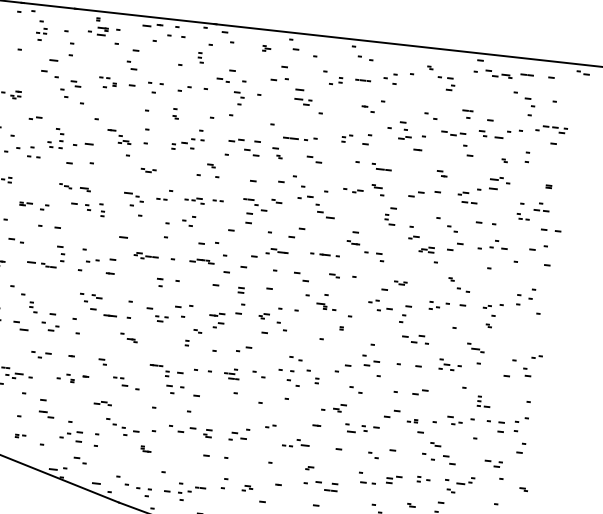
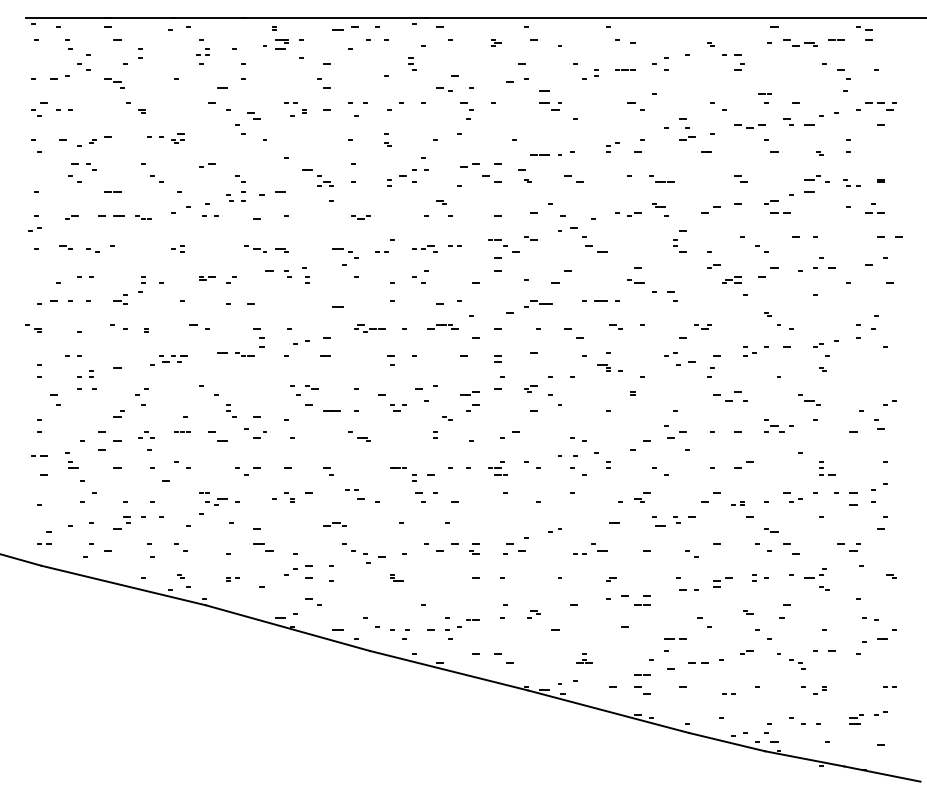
part: (583, 72) -> (864, 28), moved
part: (65, 185) -> (255, 248), size x1.43
part: (522, 216) -> (851, 182), moved
part: (450, 490) -> (824, 588), moved

